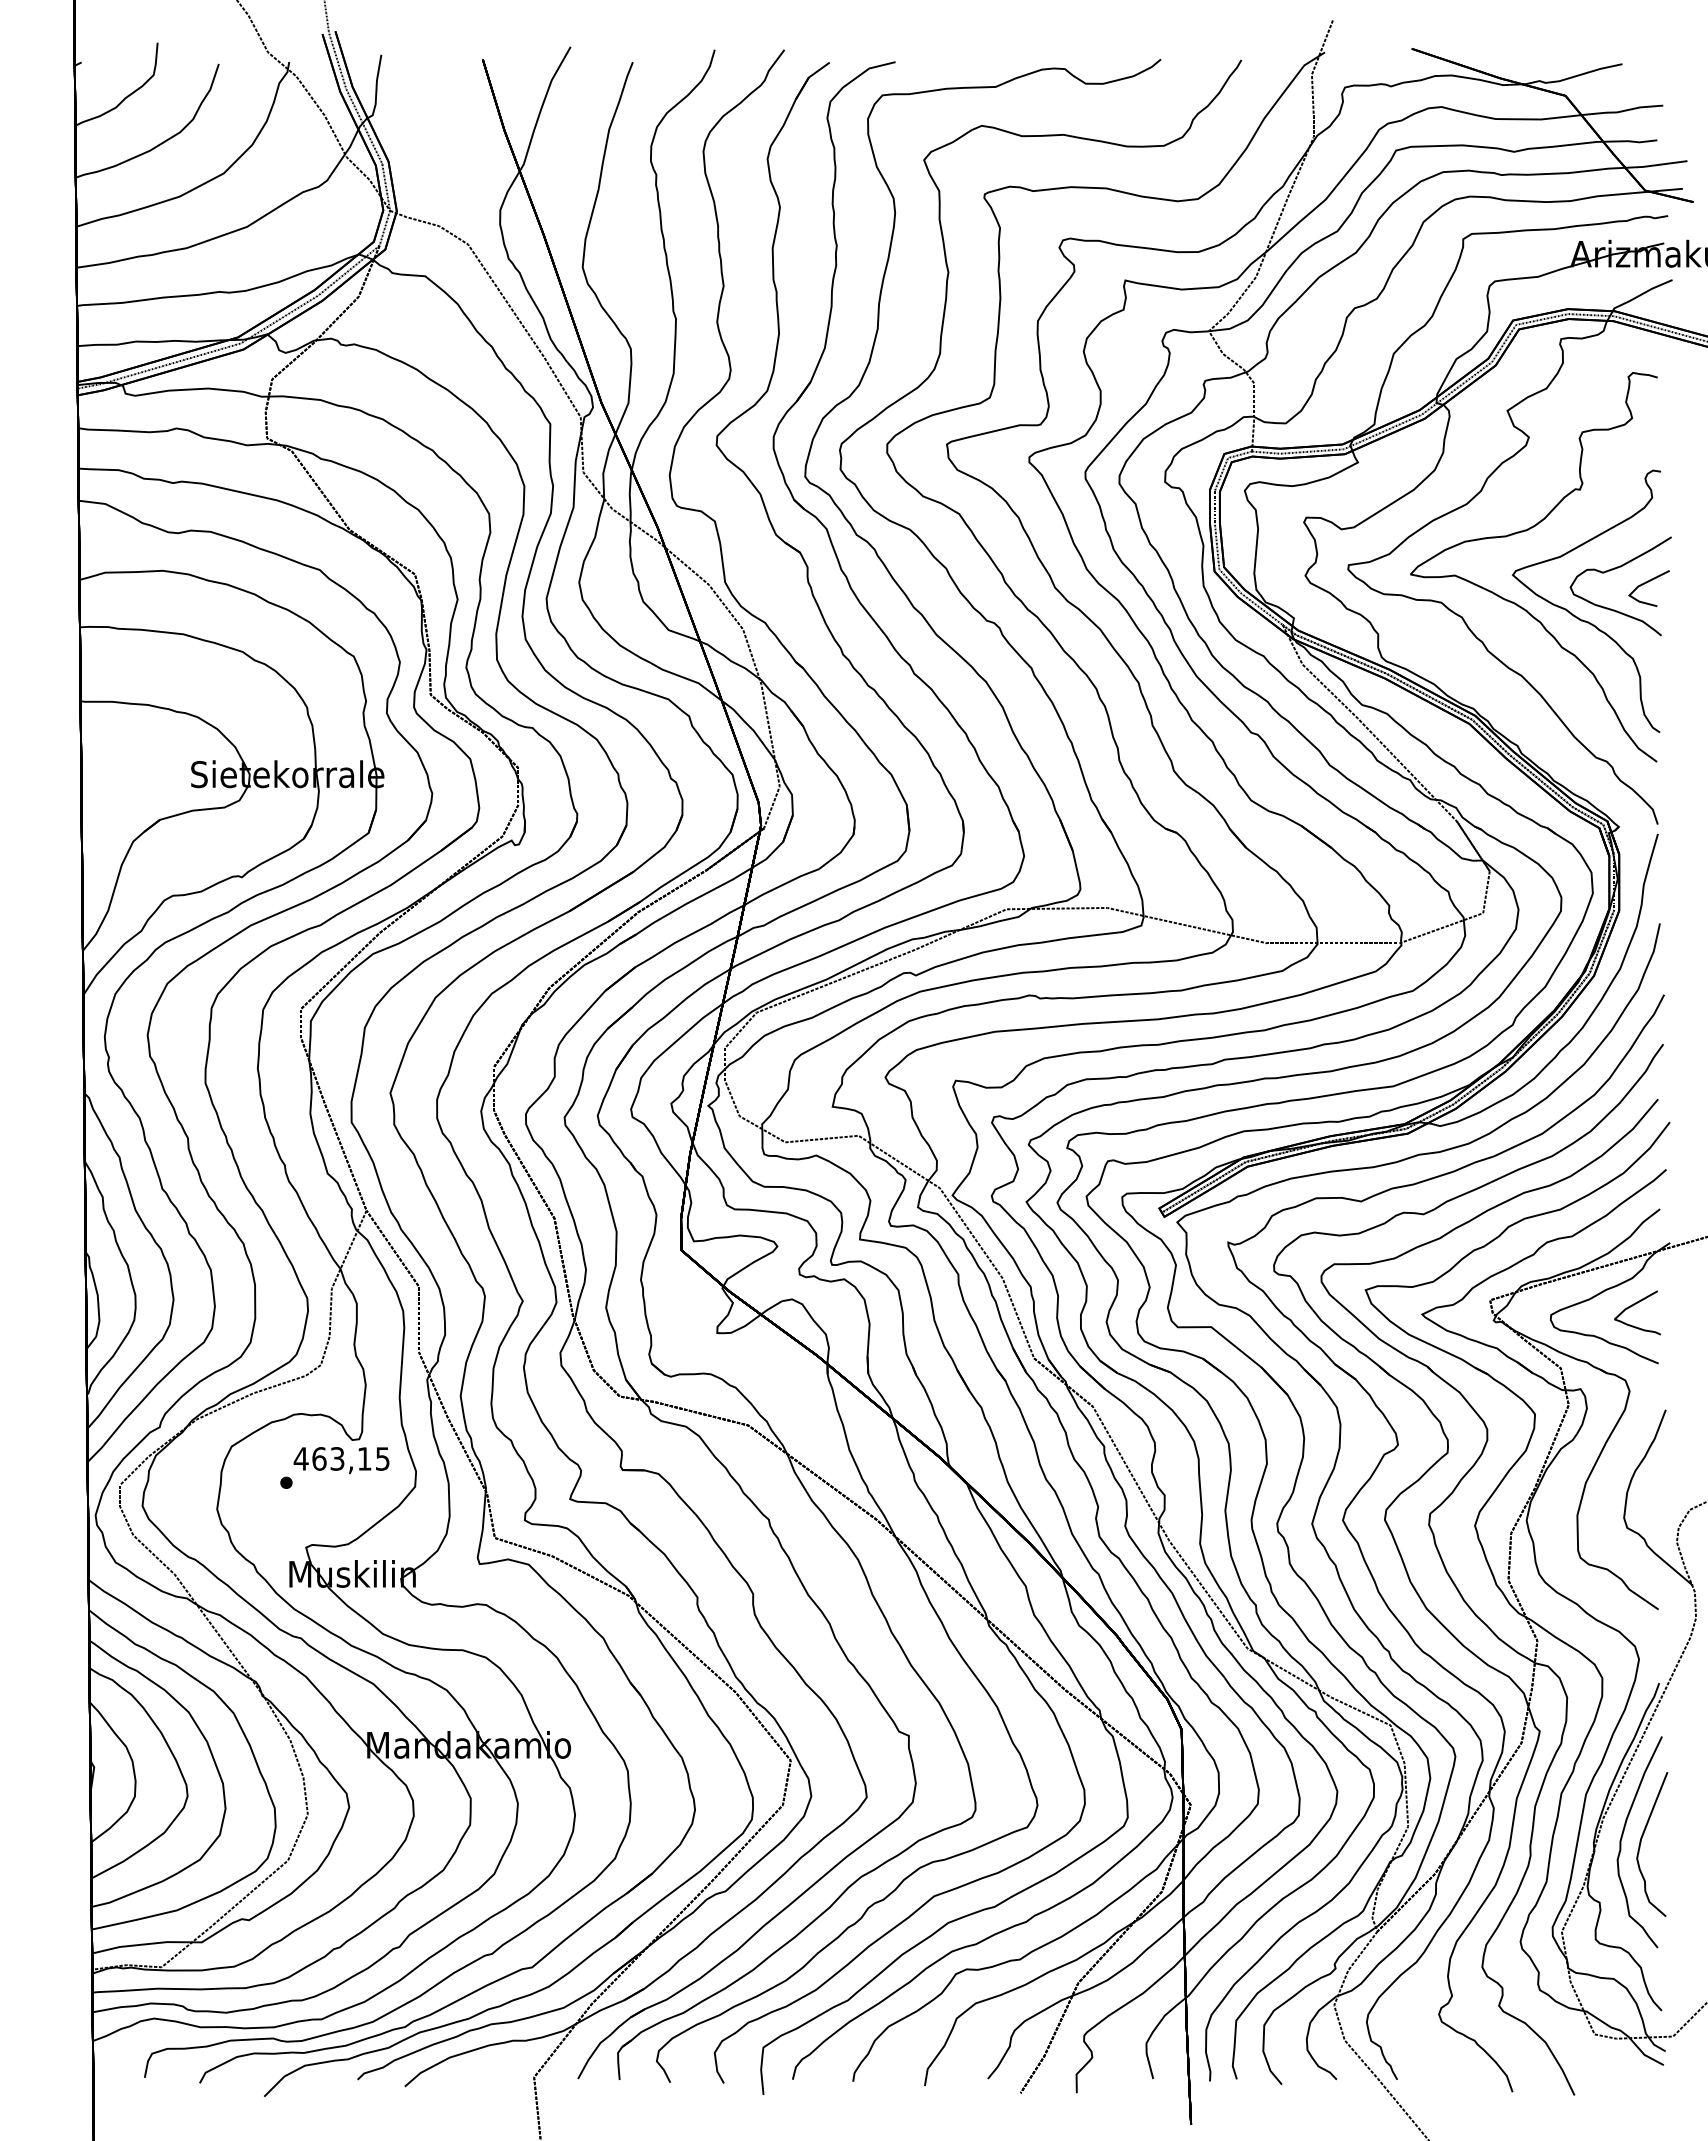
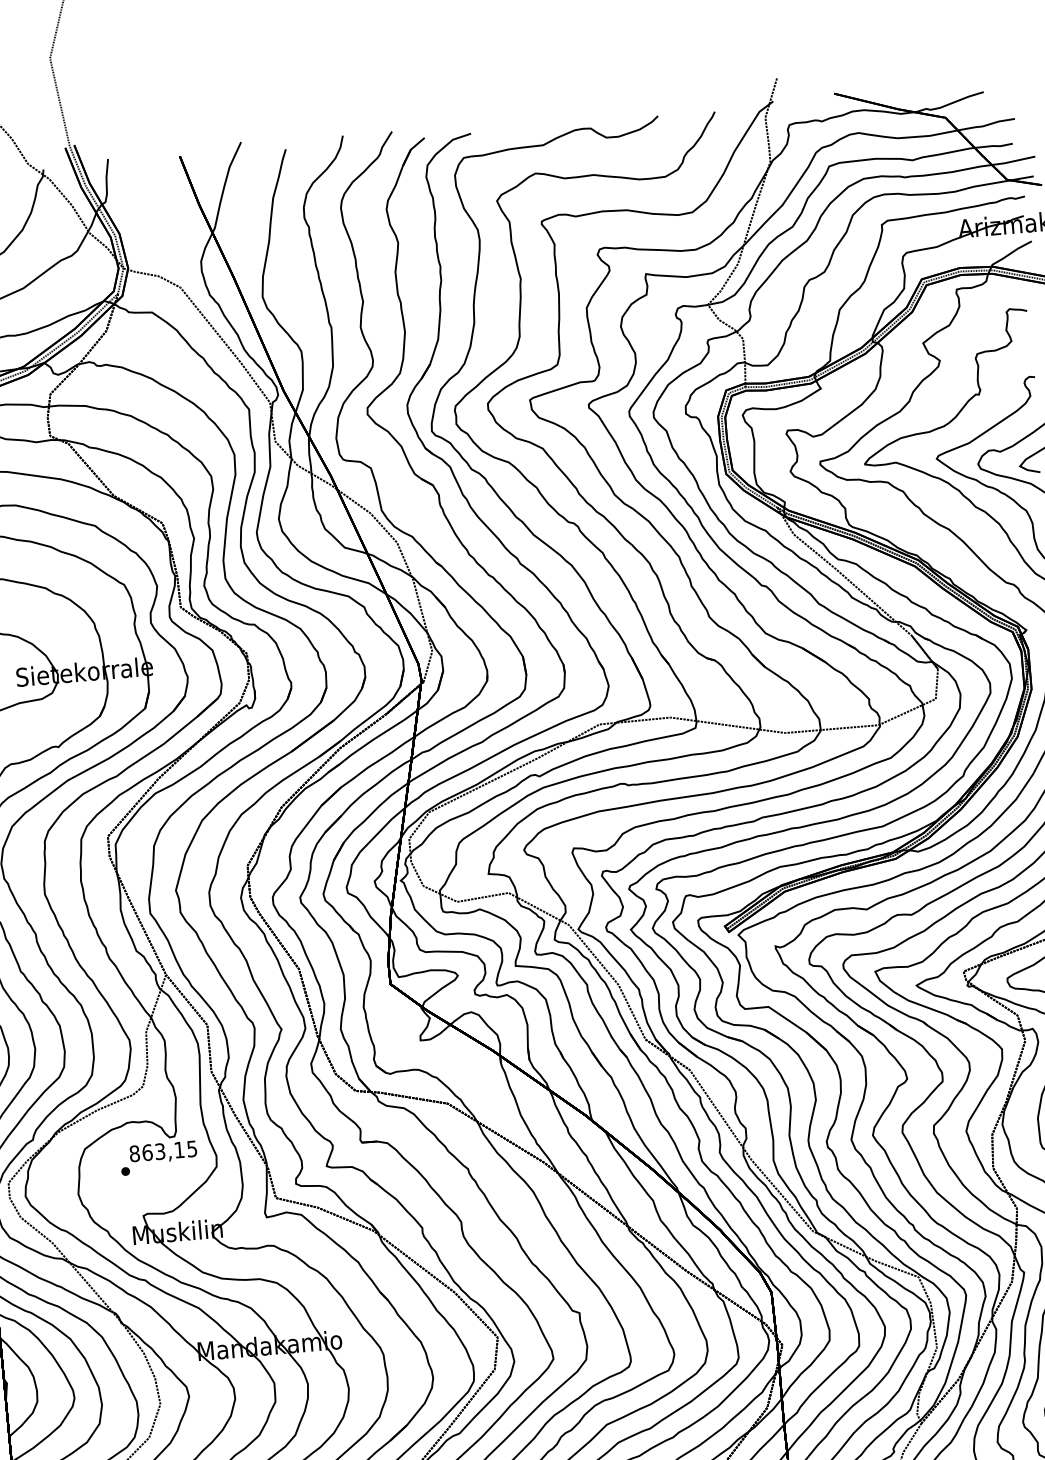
text: (300, 1458) -> (134, 1153), 463,15 -> 863,15

